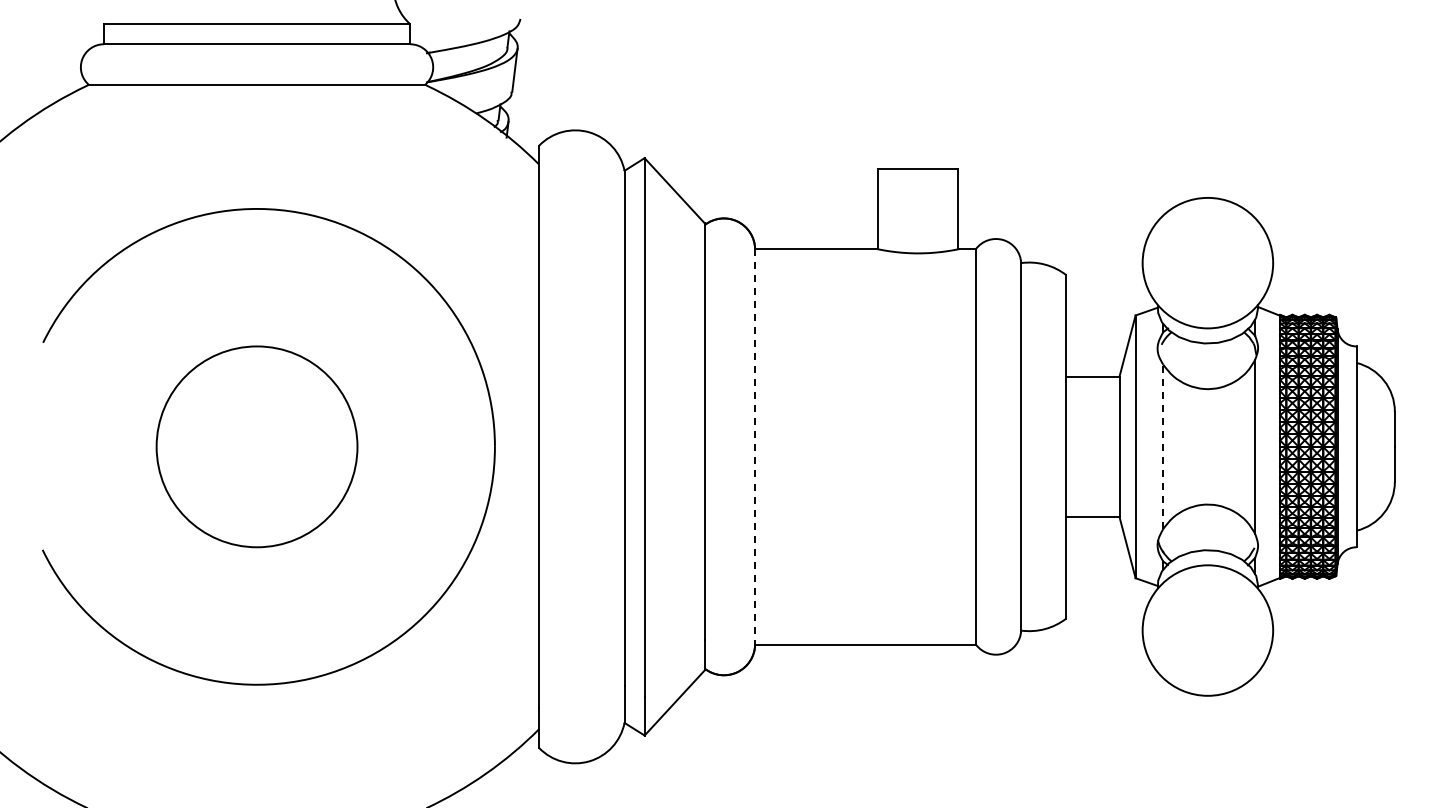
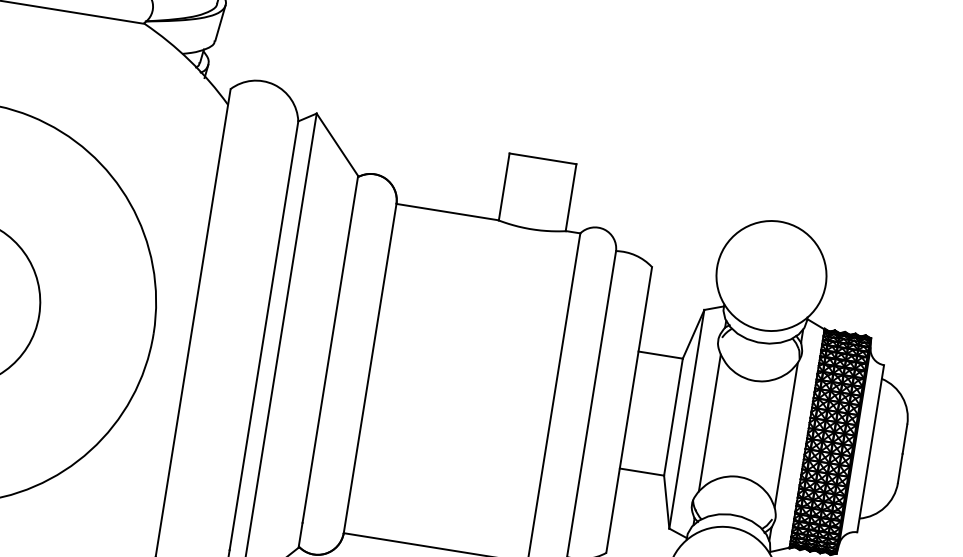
line: (755, 446) -> (370, 368), dashed -> solid
line: (1163, 446) -> (710, 422), dashed -> solid

